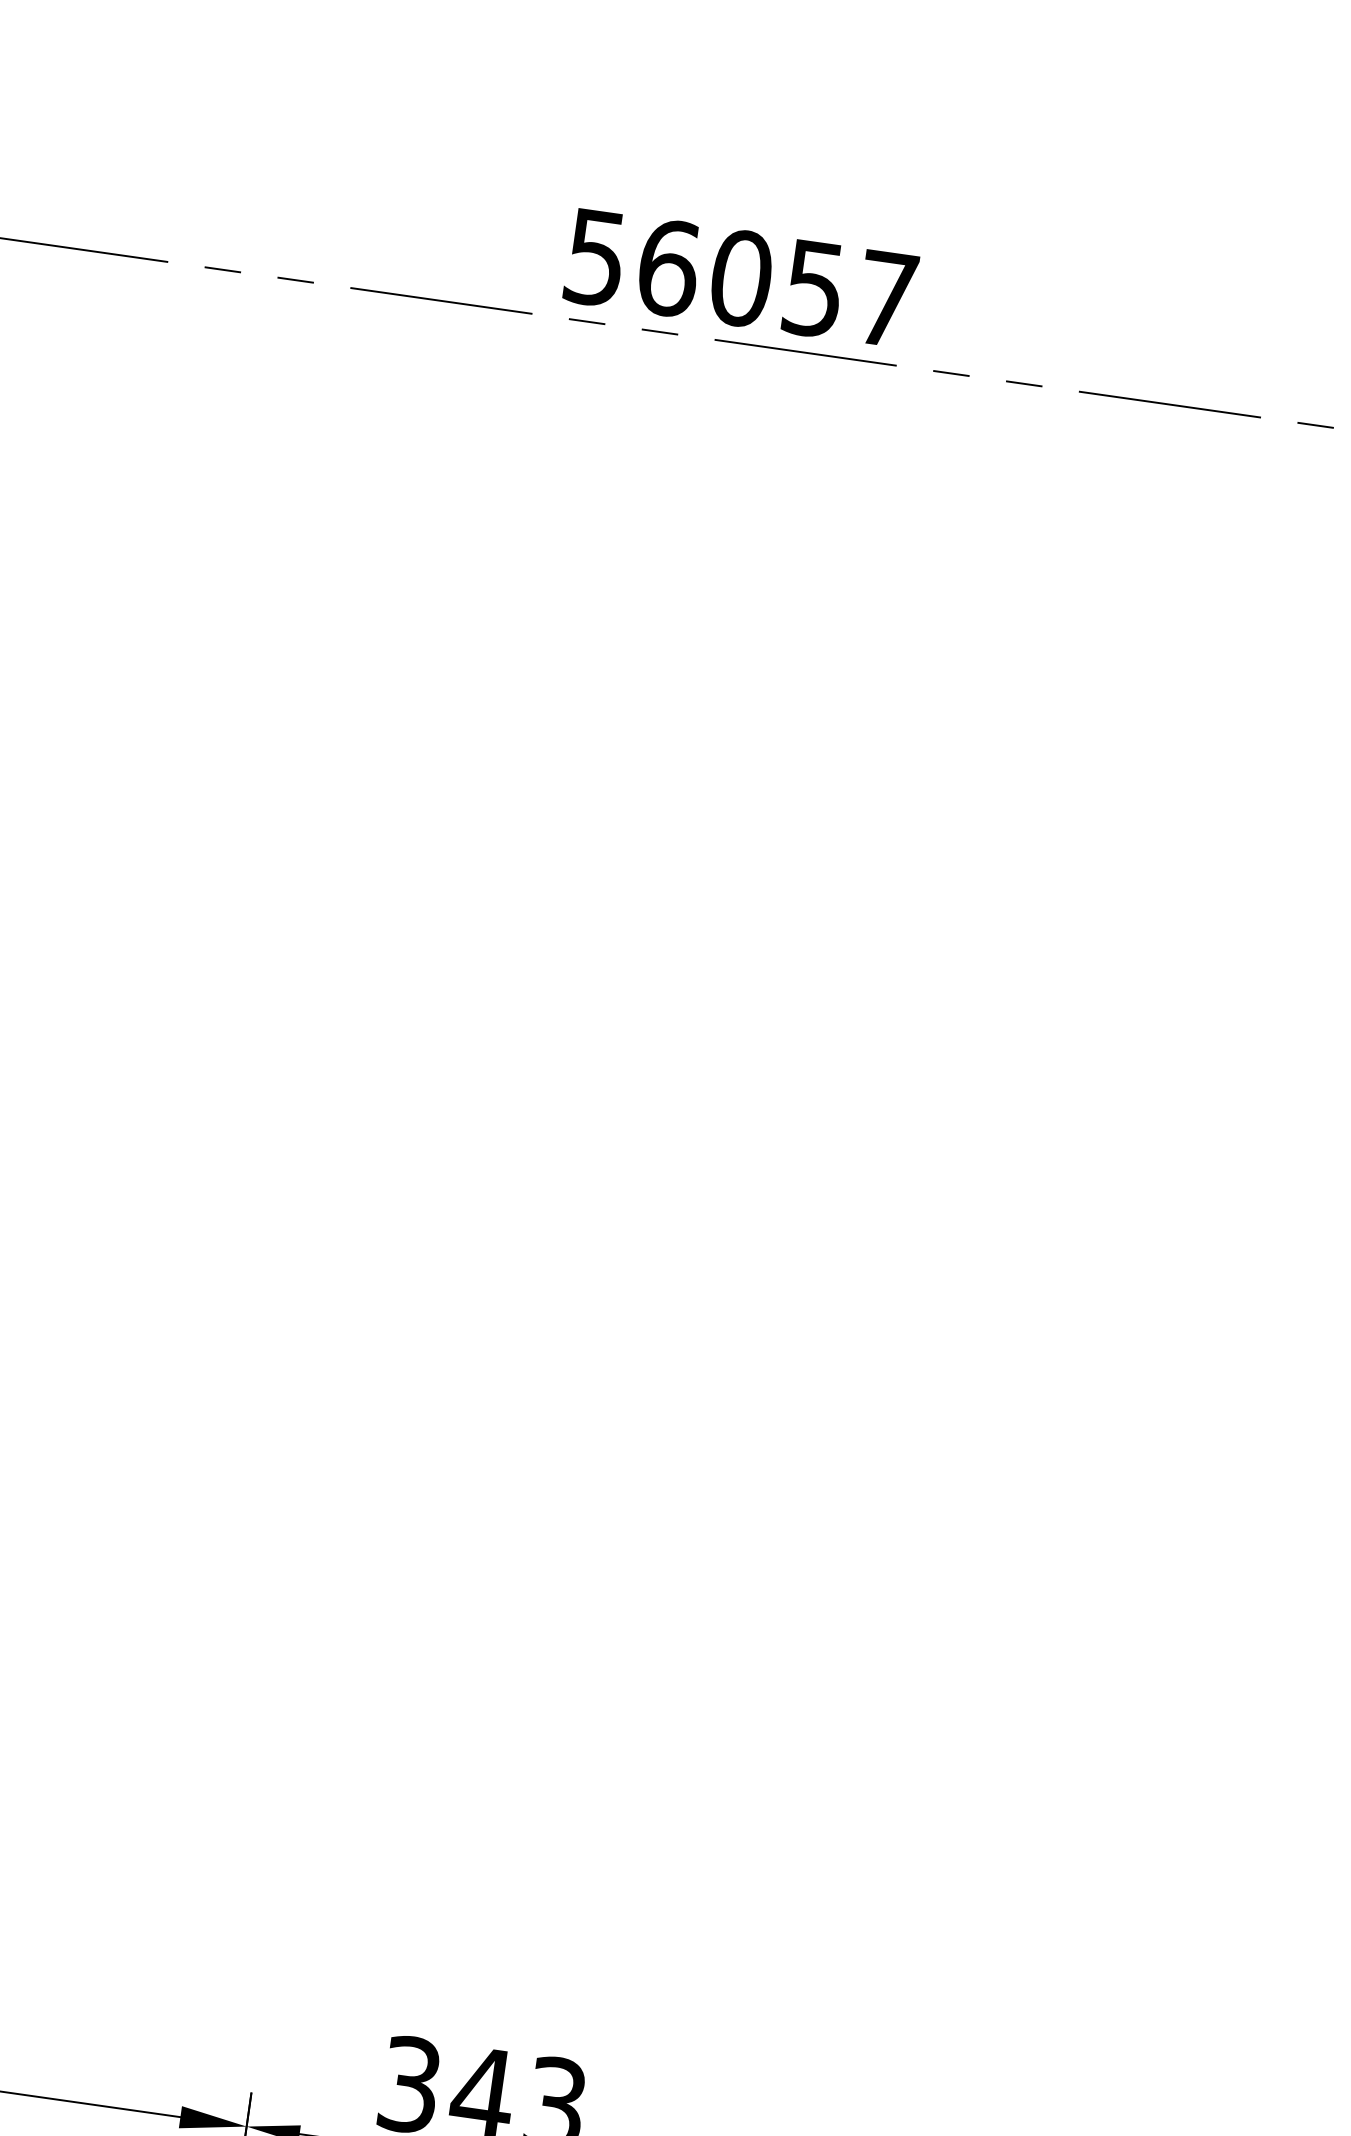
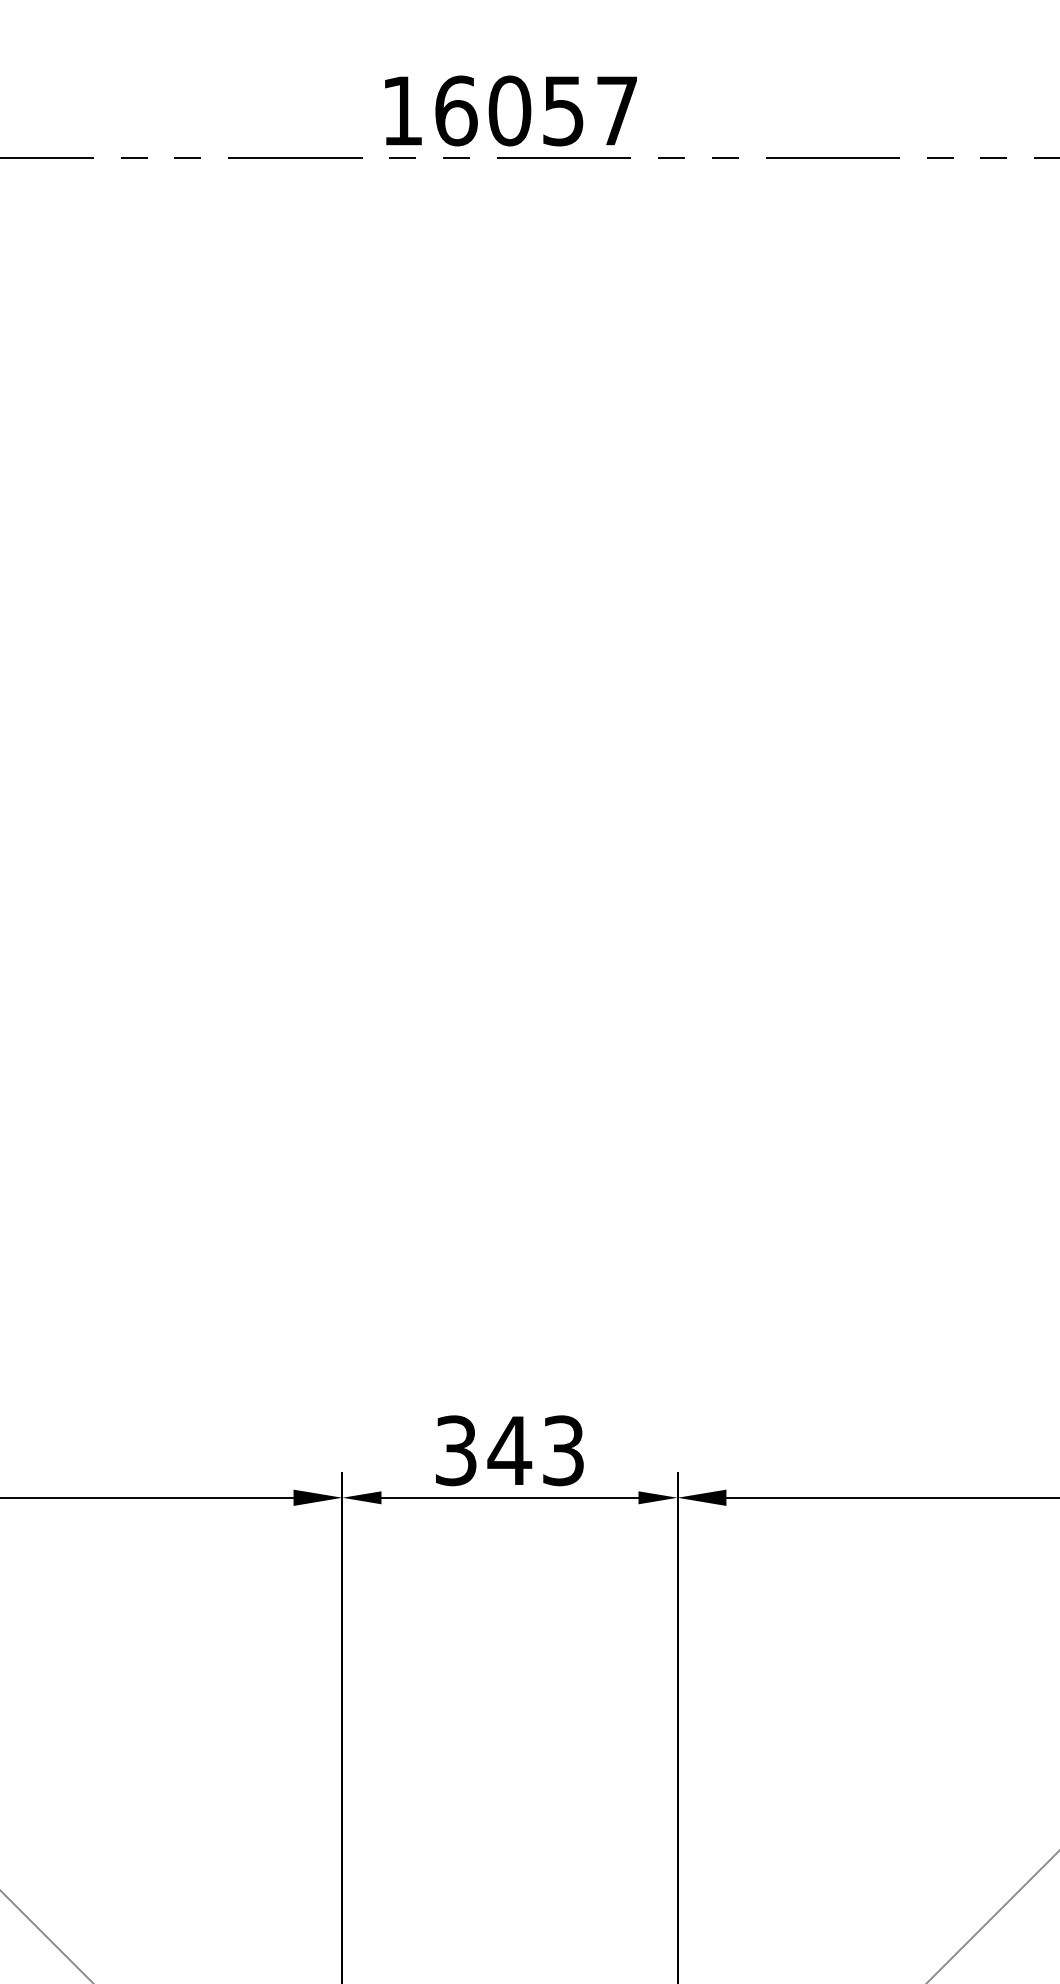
text: (595, 258) -> (402, 111), 56057 -> 16057

